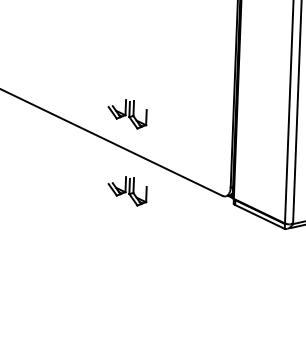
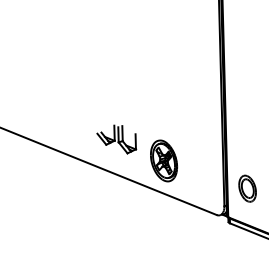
part: (172, 138) -> (163, 161), added
part: (255, 171) -> (248, 188), added
part: (127, 191) -> (121, 216), removed

